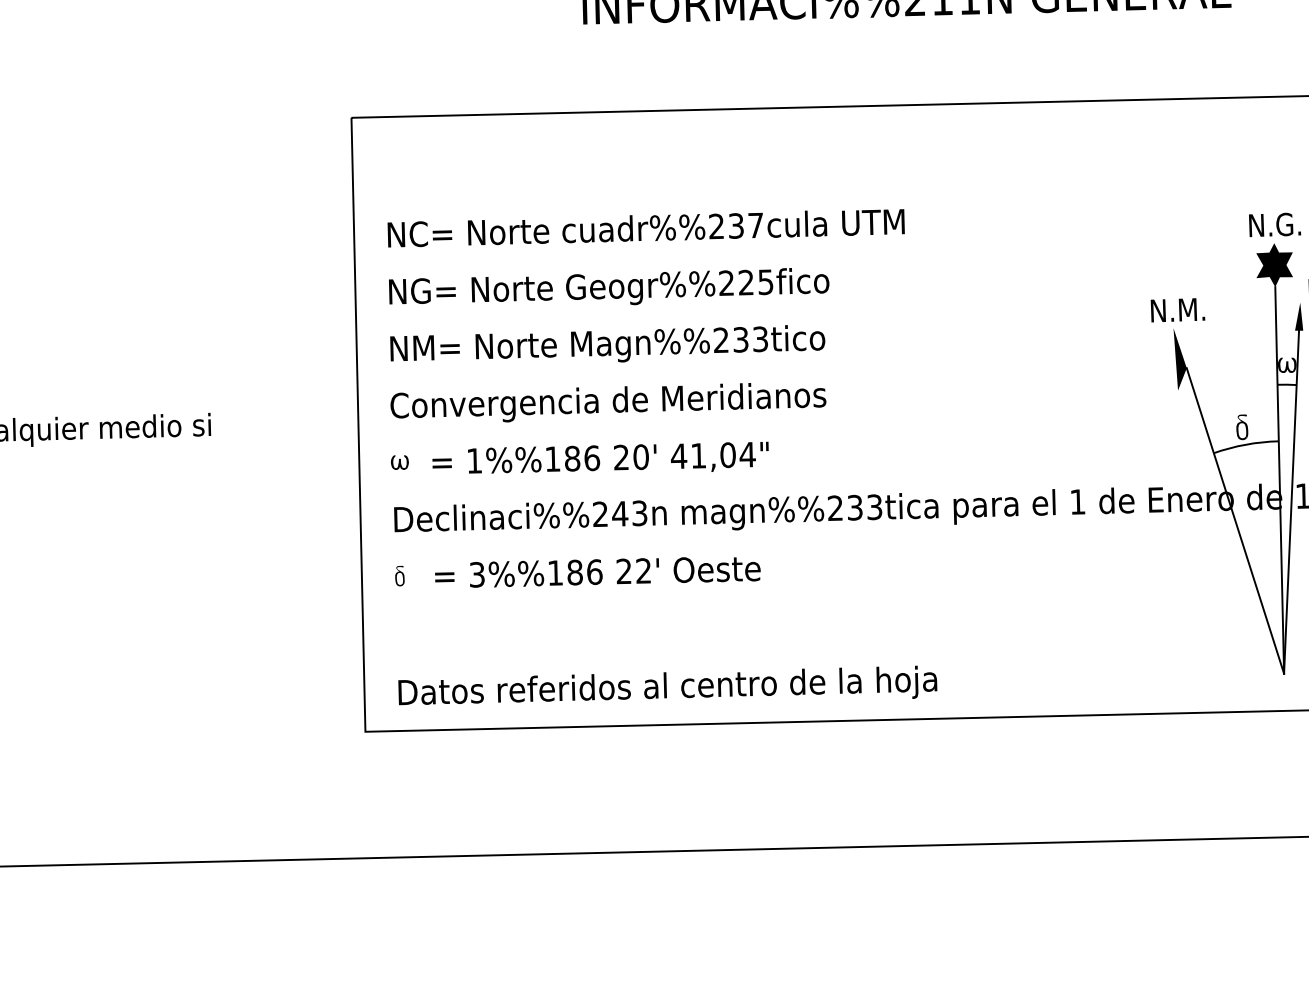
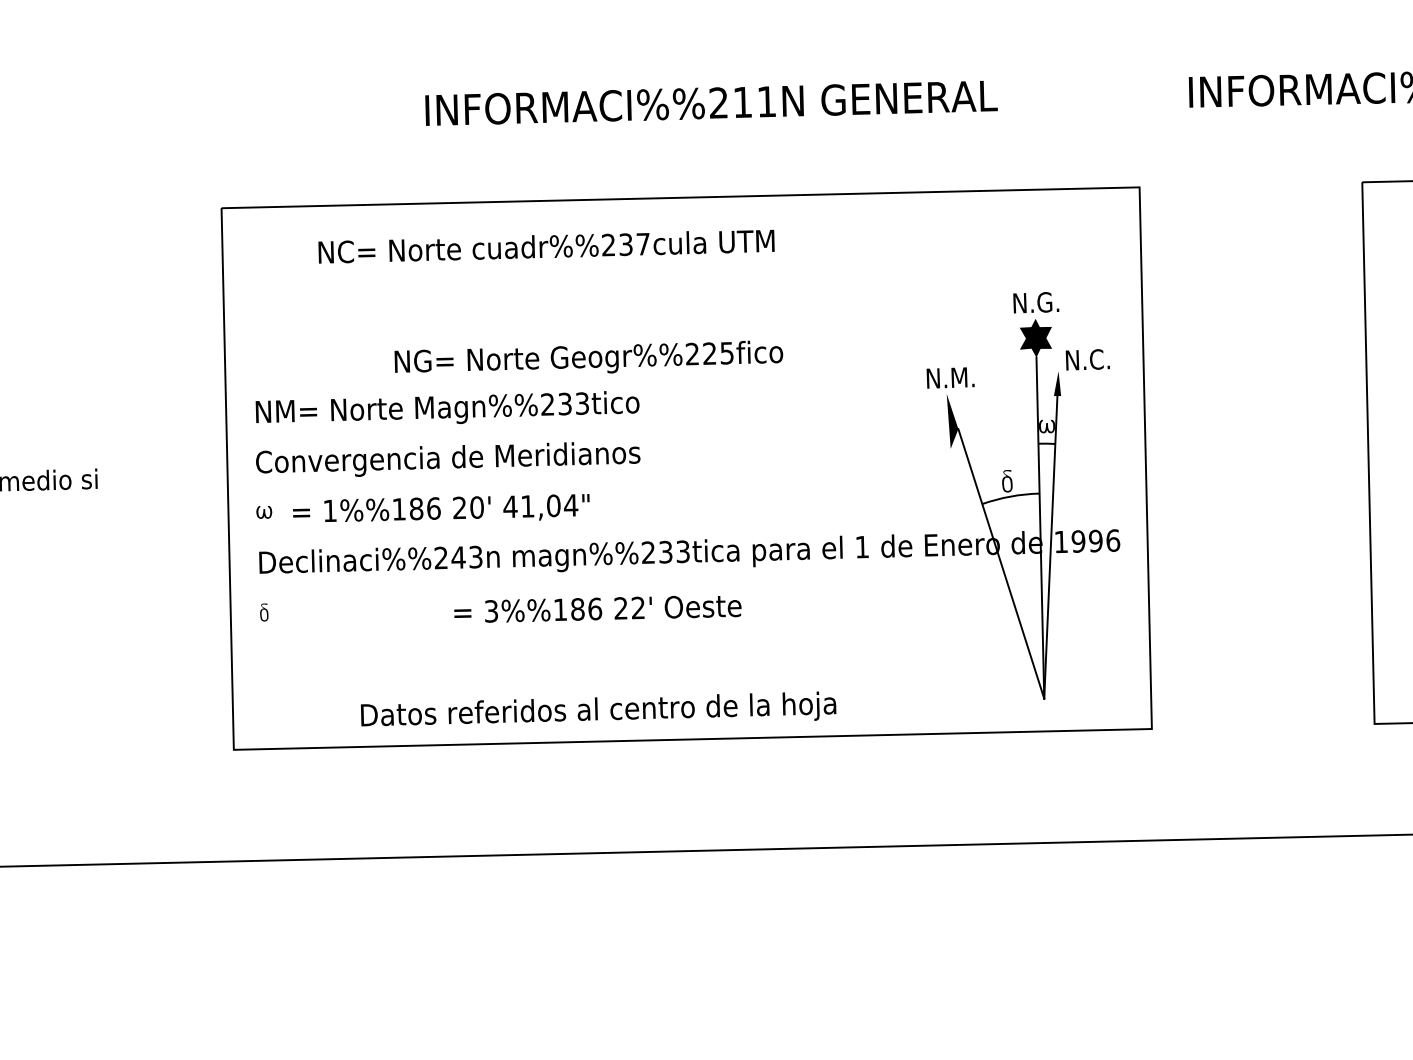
text: (646, 228) -> (546, 246), moved
text: (608, 285) -> (588, 356), moved
text: (597, 571) -> (597, 608), moved
text: (667, 684) -> (598, 708), moved

